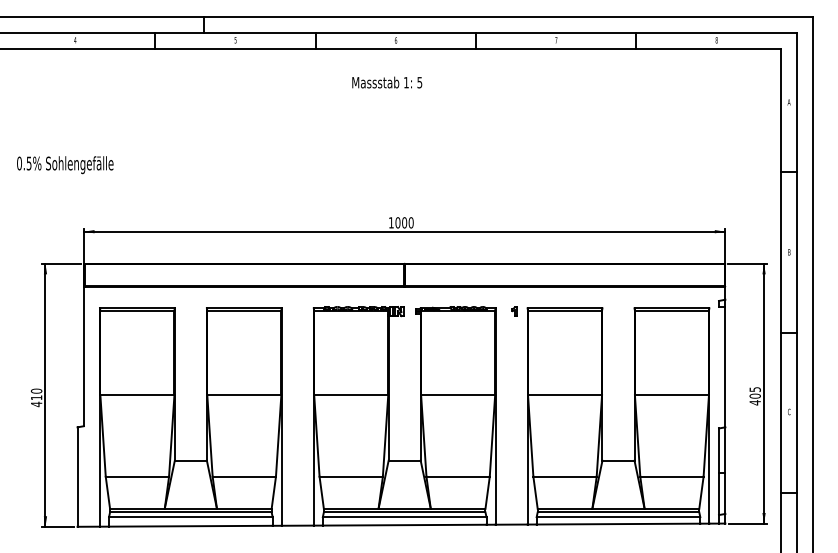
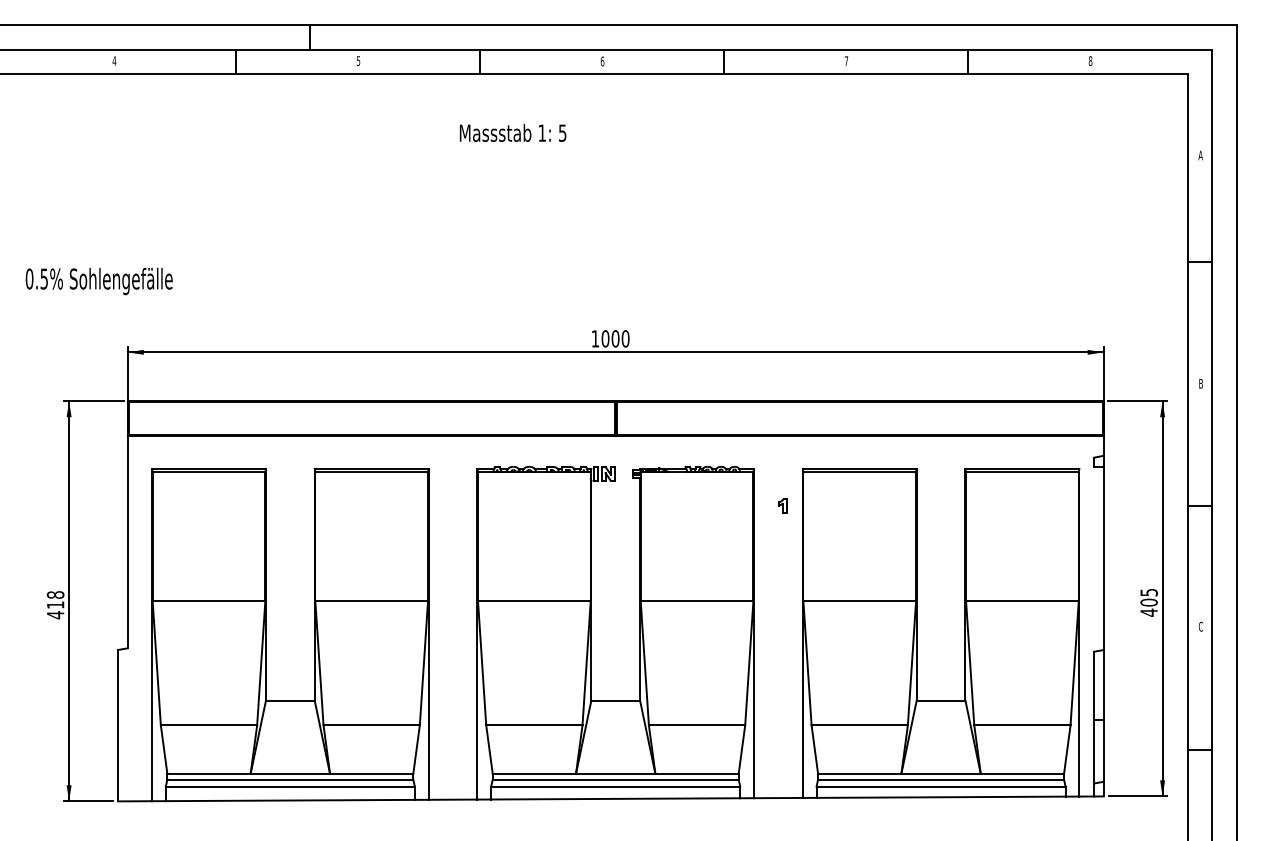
text: (387, 82) -> (513, 132), moved
text: (65, 165) -> (99, 282), moved
part: (514, 311) -> (782, 505), moved
text: (36, 390) -> (55, 593), 410 -> 418

